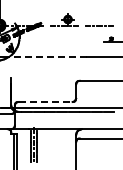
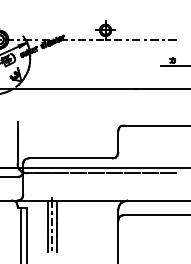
line: (47, 57) -> (73, 89), dashed -> solid
line: (46, 102) -> (72, 159), dashed -> solid

